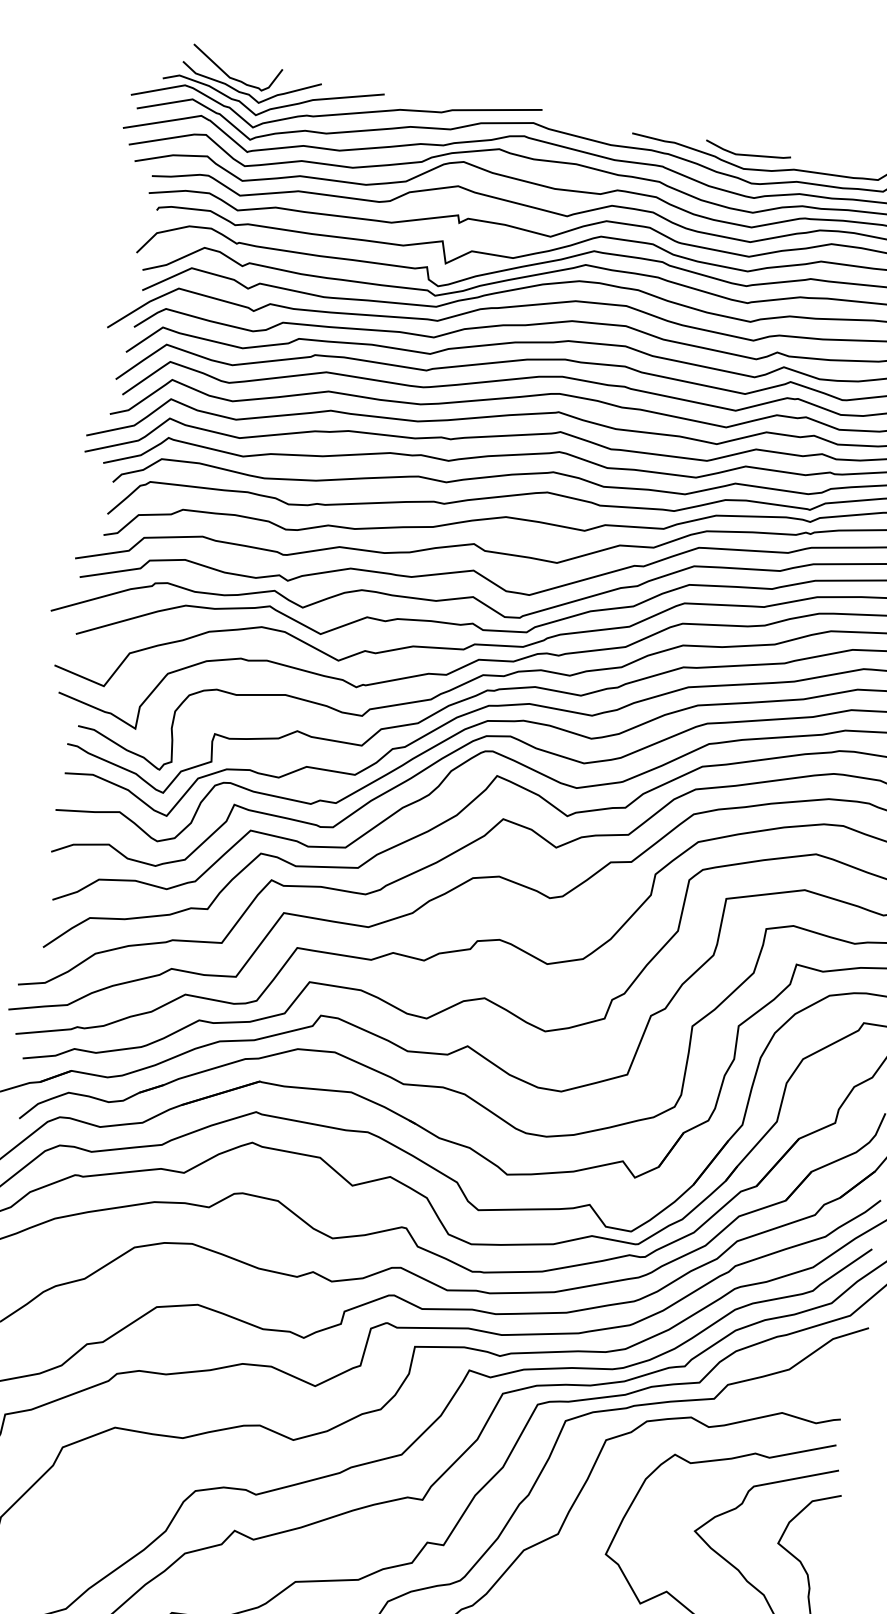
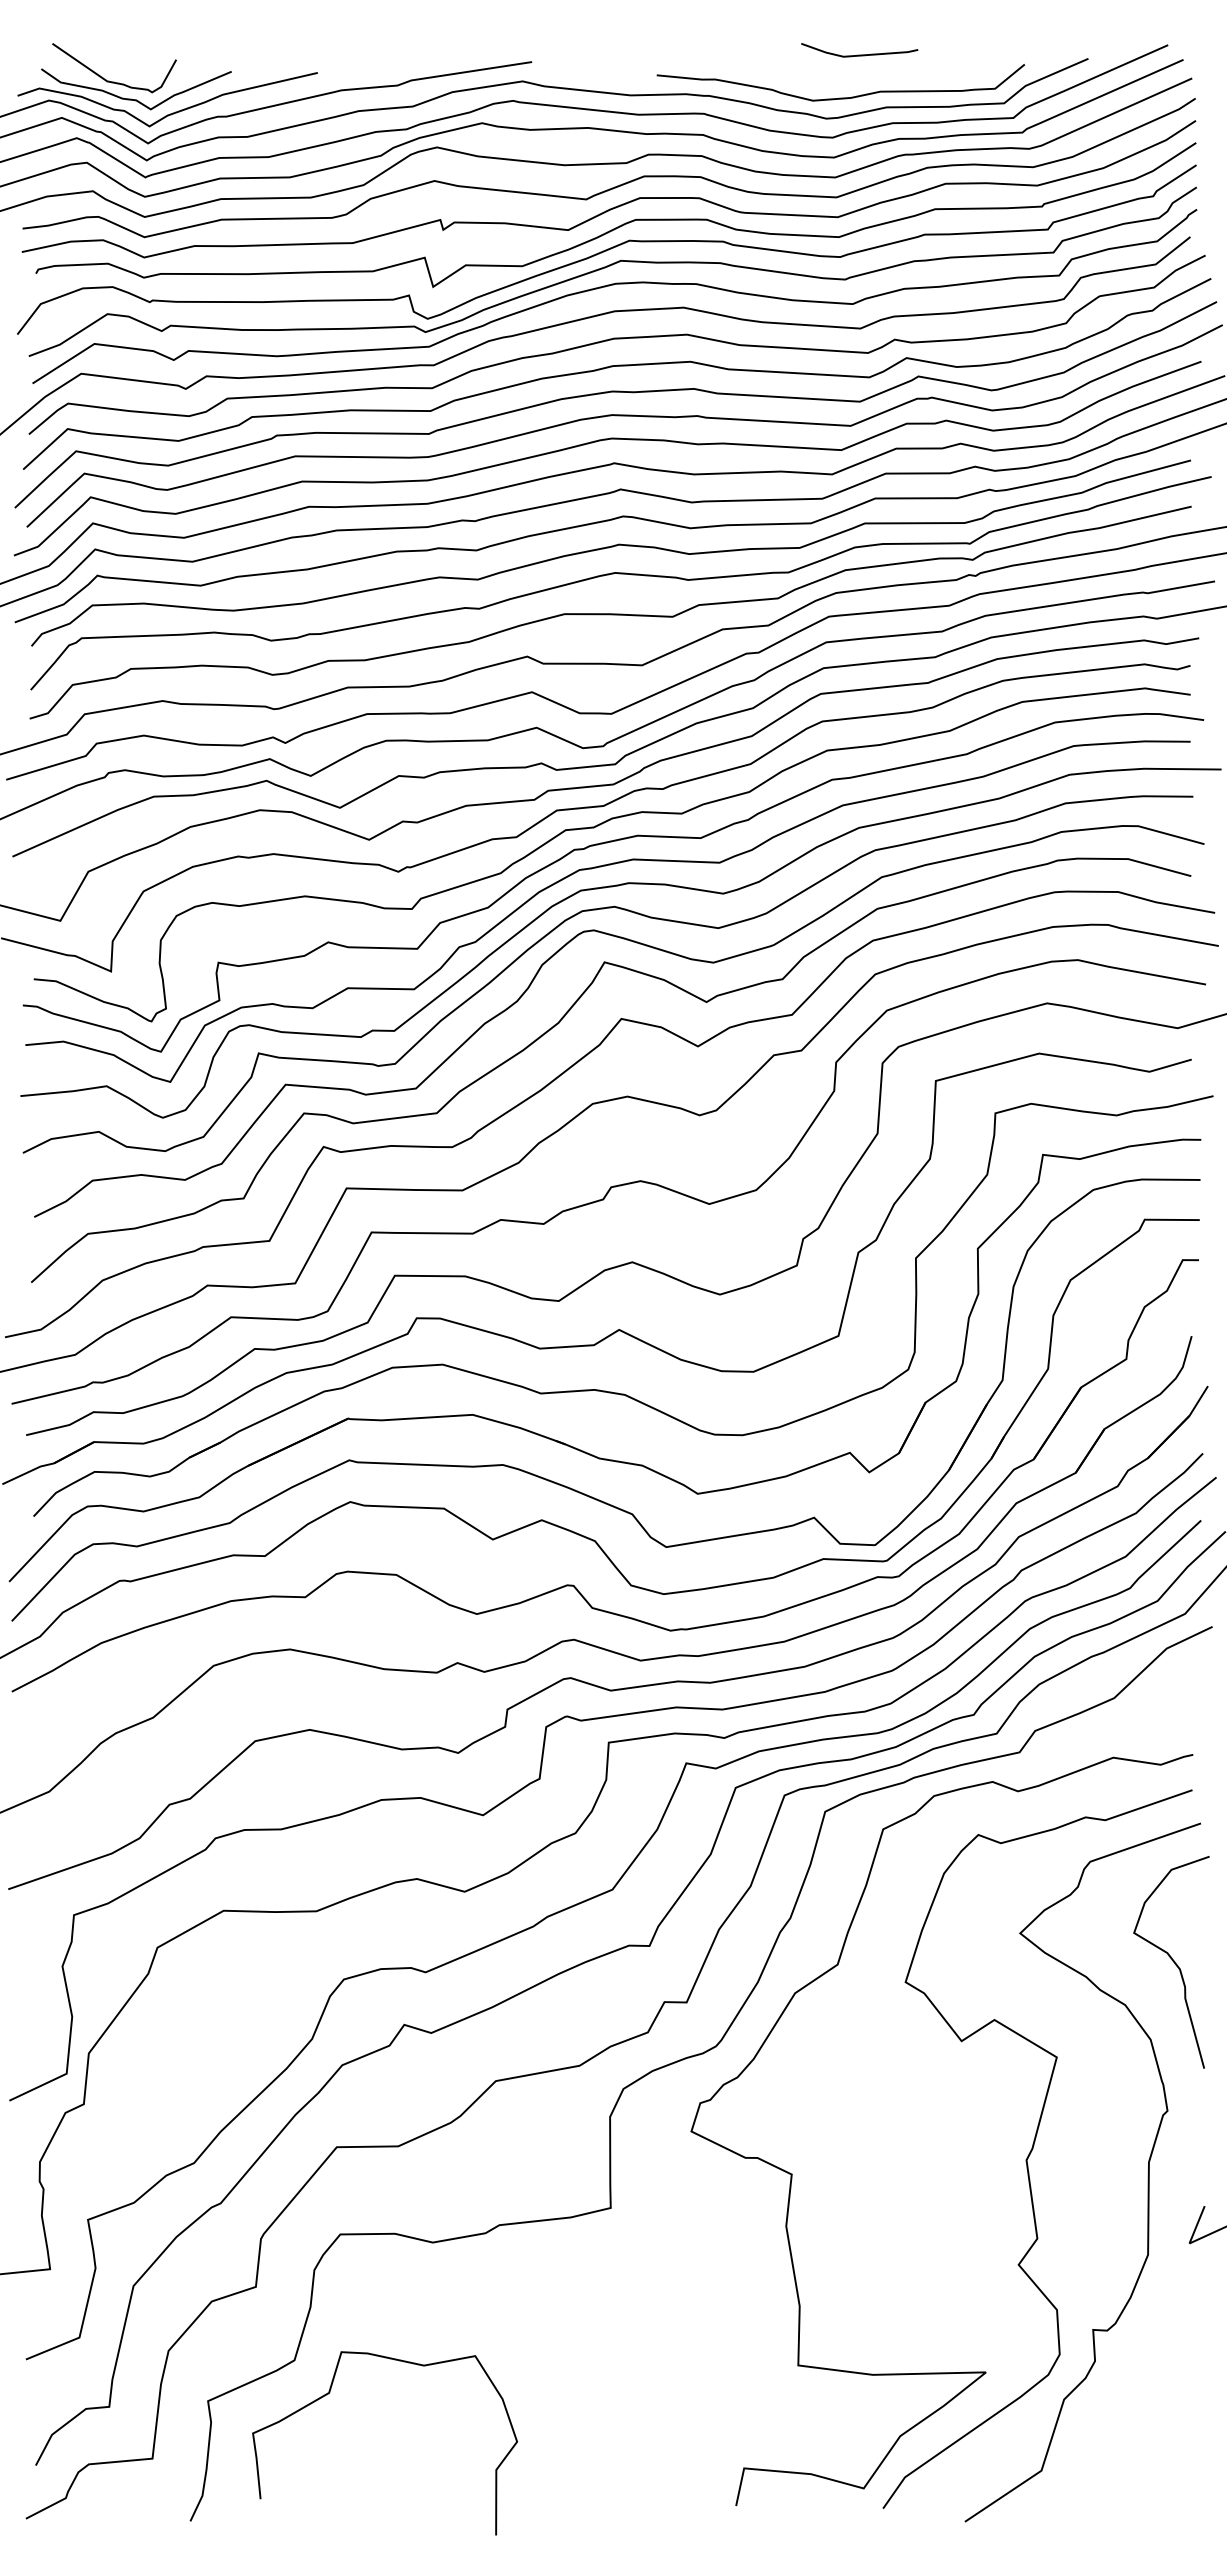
line: (747, 154) -> (859, 54), moved

